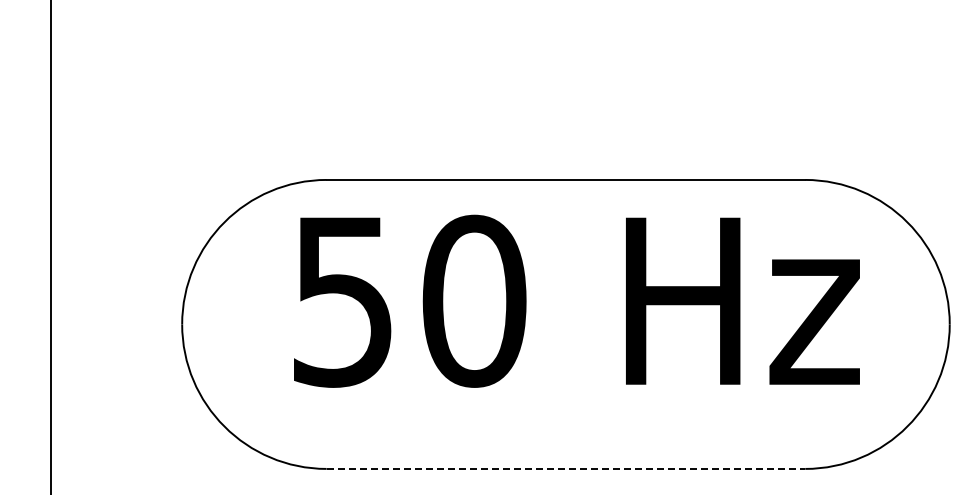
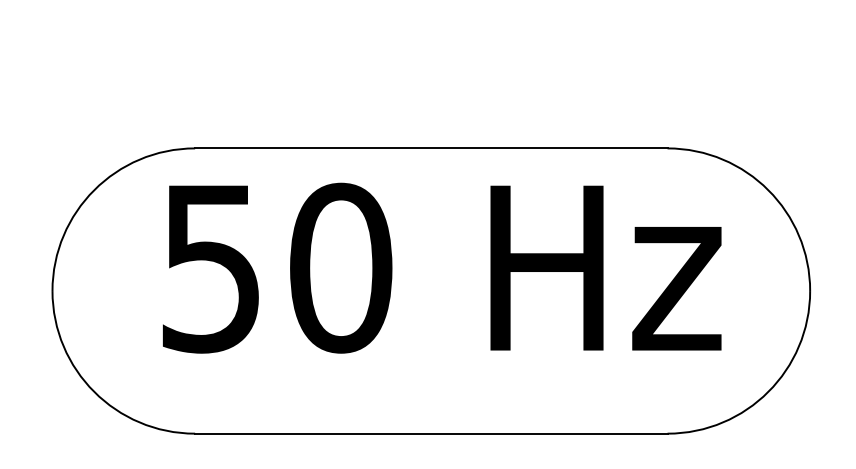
line: (566, 468) -> (431, 433), dashed -> solid

